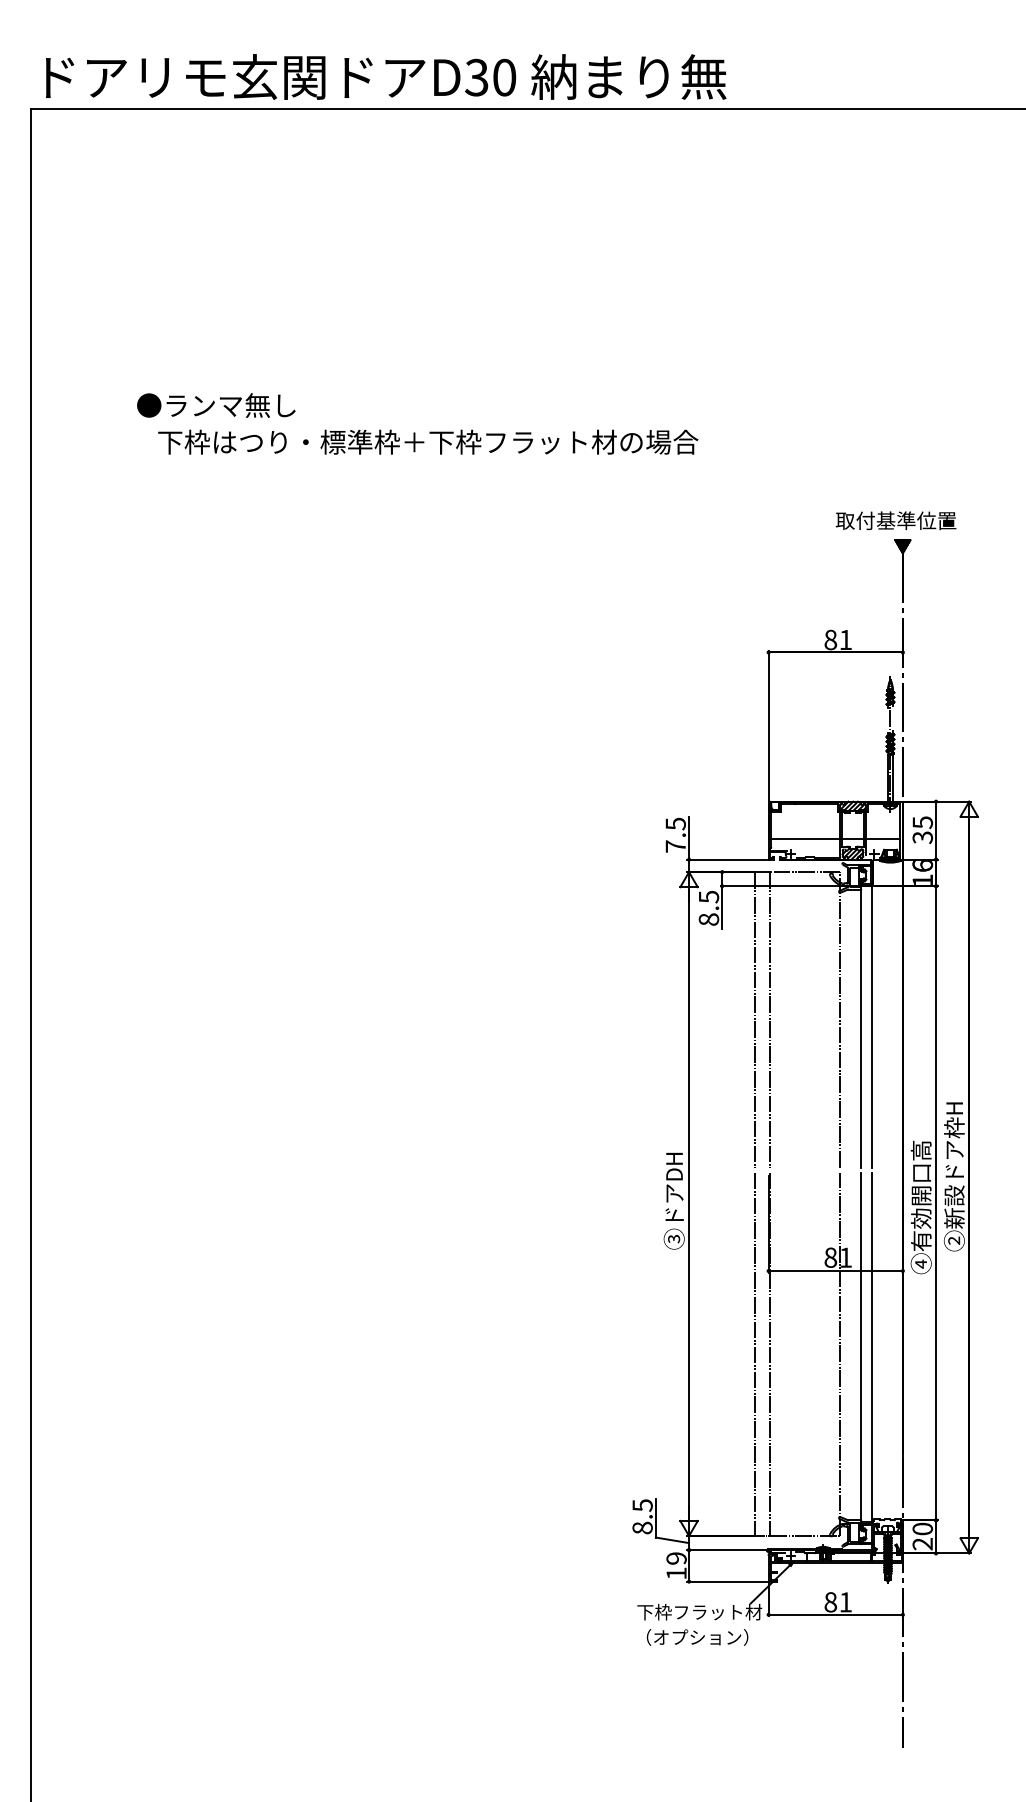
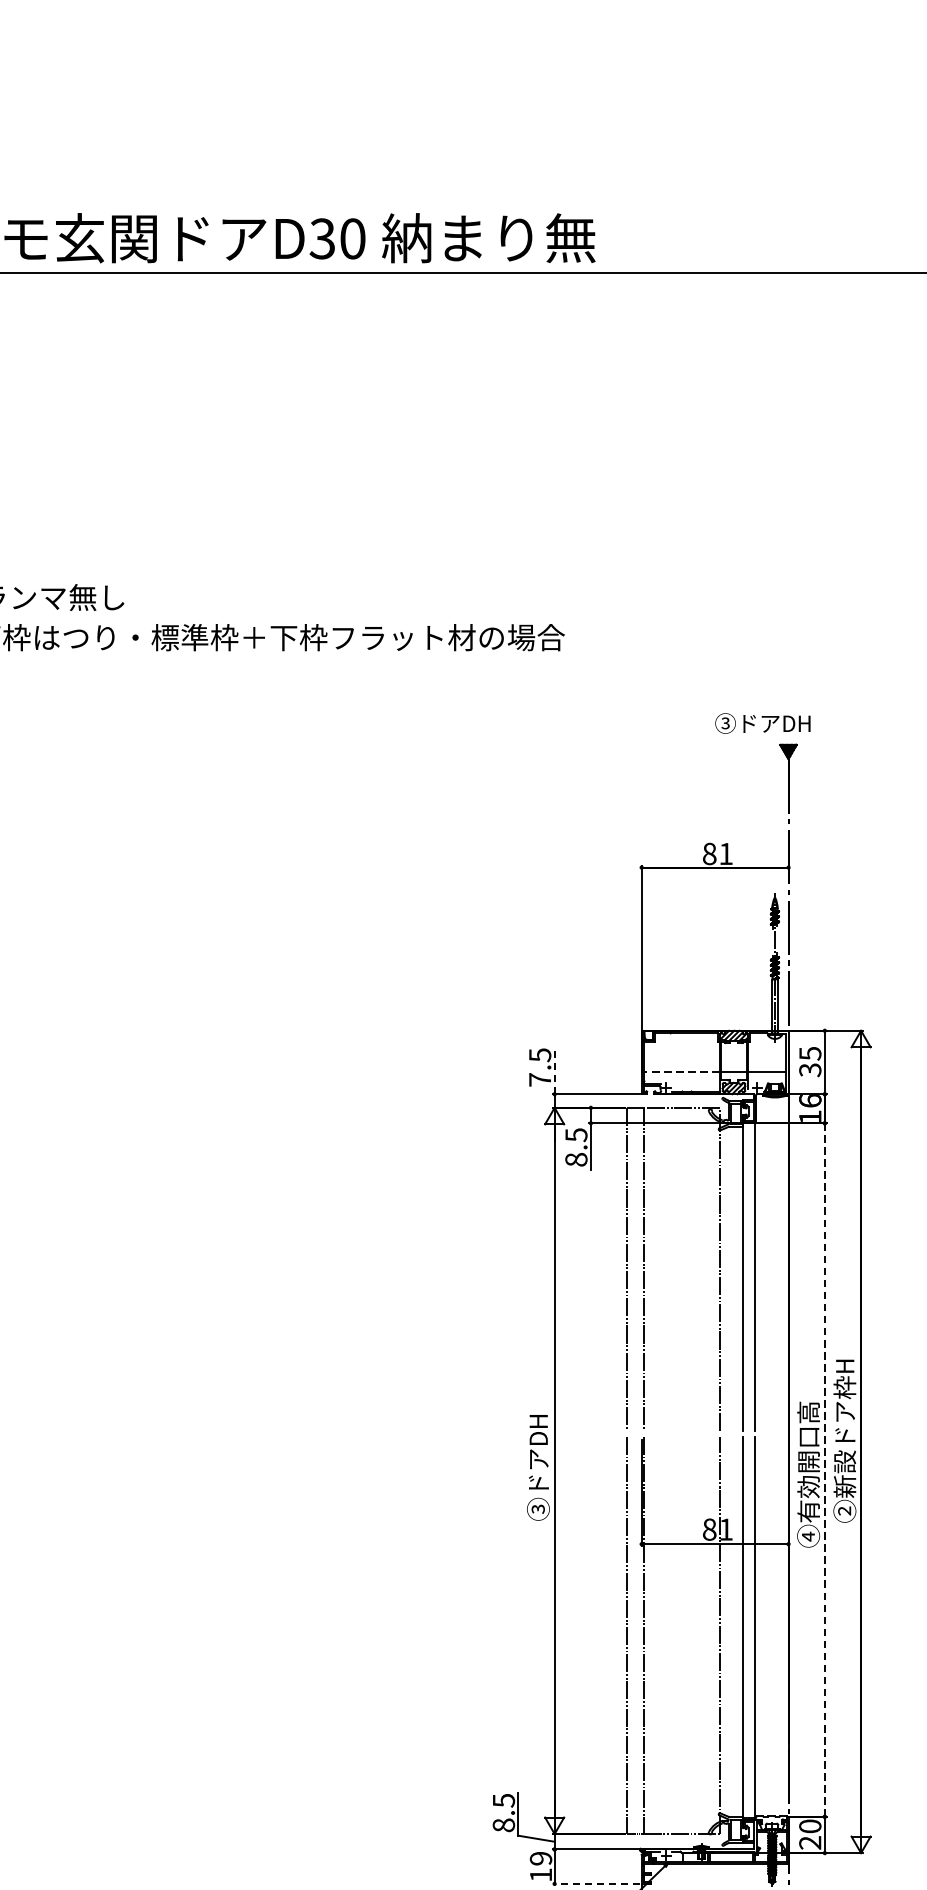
text: (895, 520) -> (780, 723), 取付基準位置 -> ③ドアDH
line: (689, 838) -> (555, 1071), solid -> dashed
line: (805, 838) -> (682, 1071), solid -> dashed
line: (936, 1203) -> (825, 1470), solid -> dashed
line: (726, 1581) -> (595, 1883), solid -> dashed

